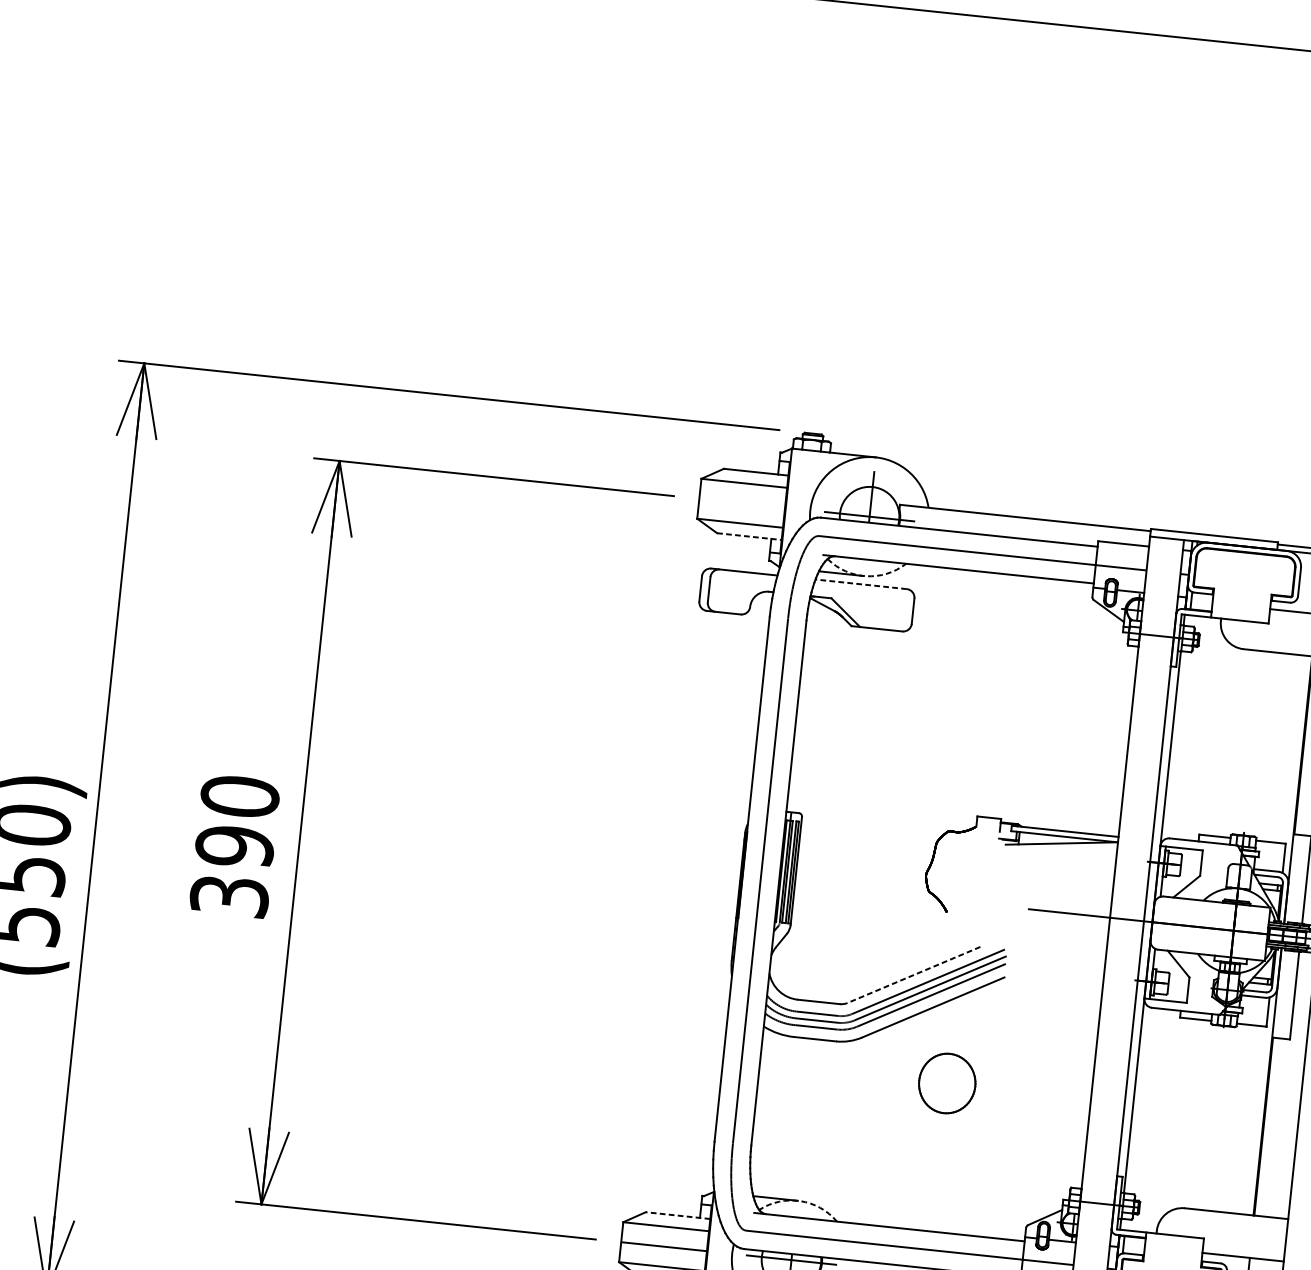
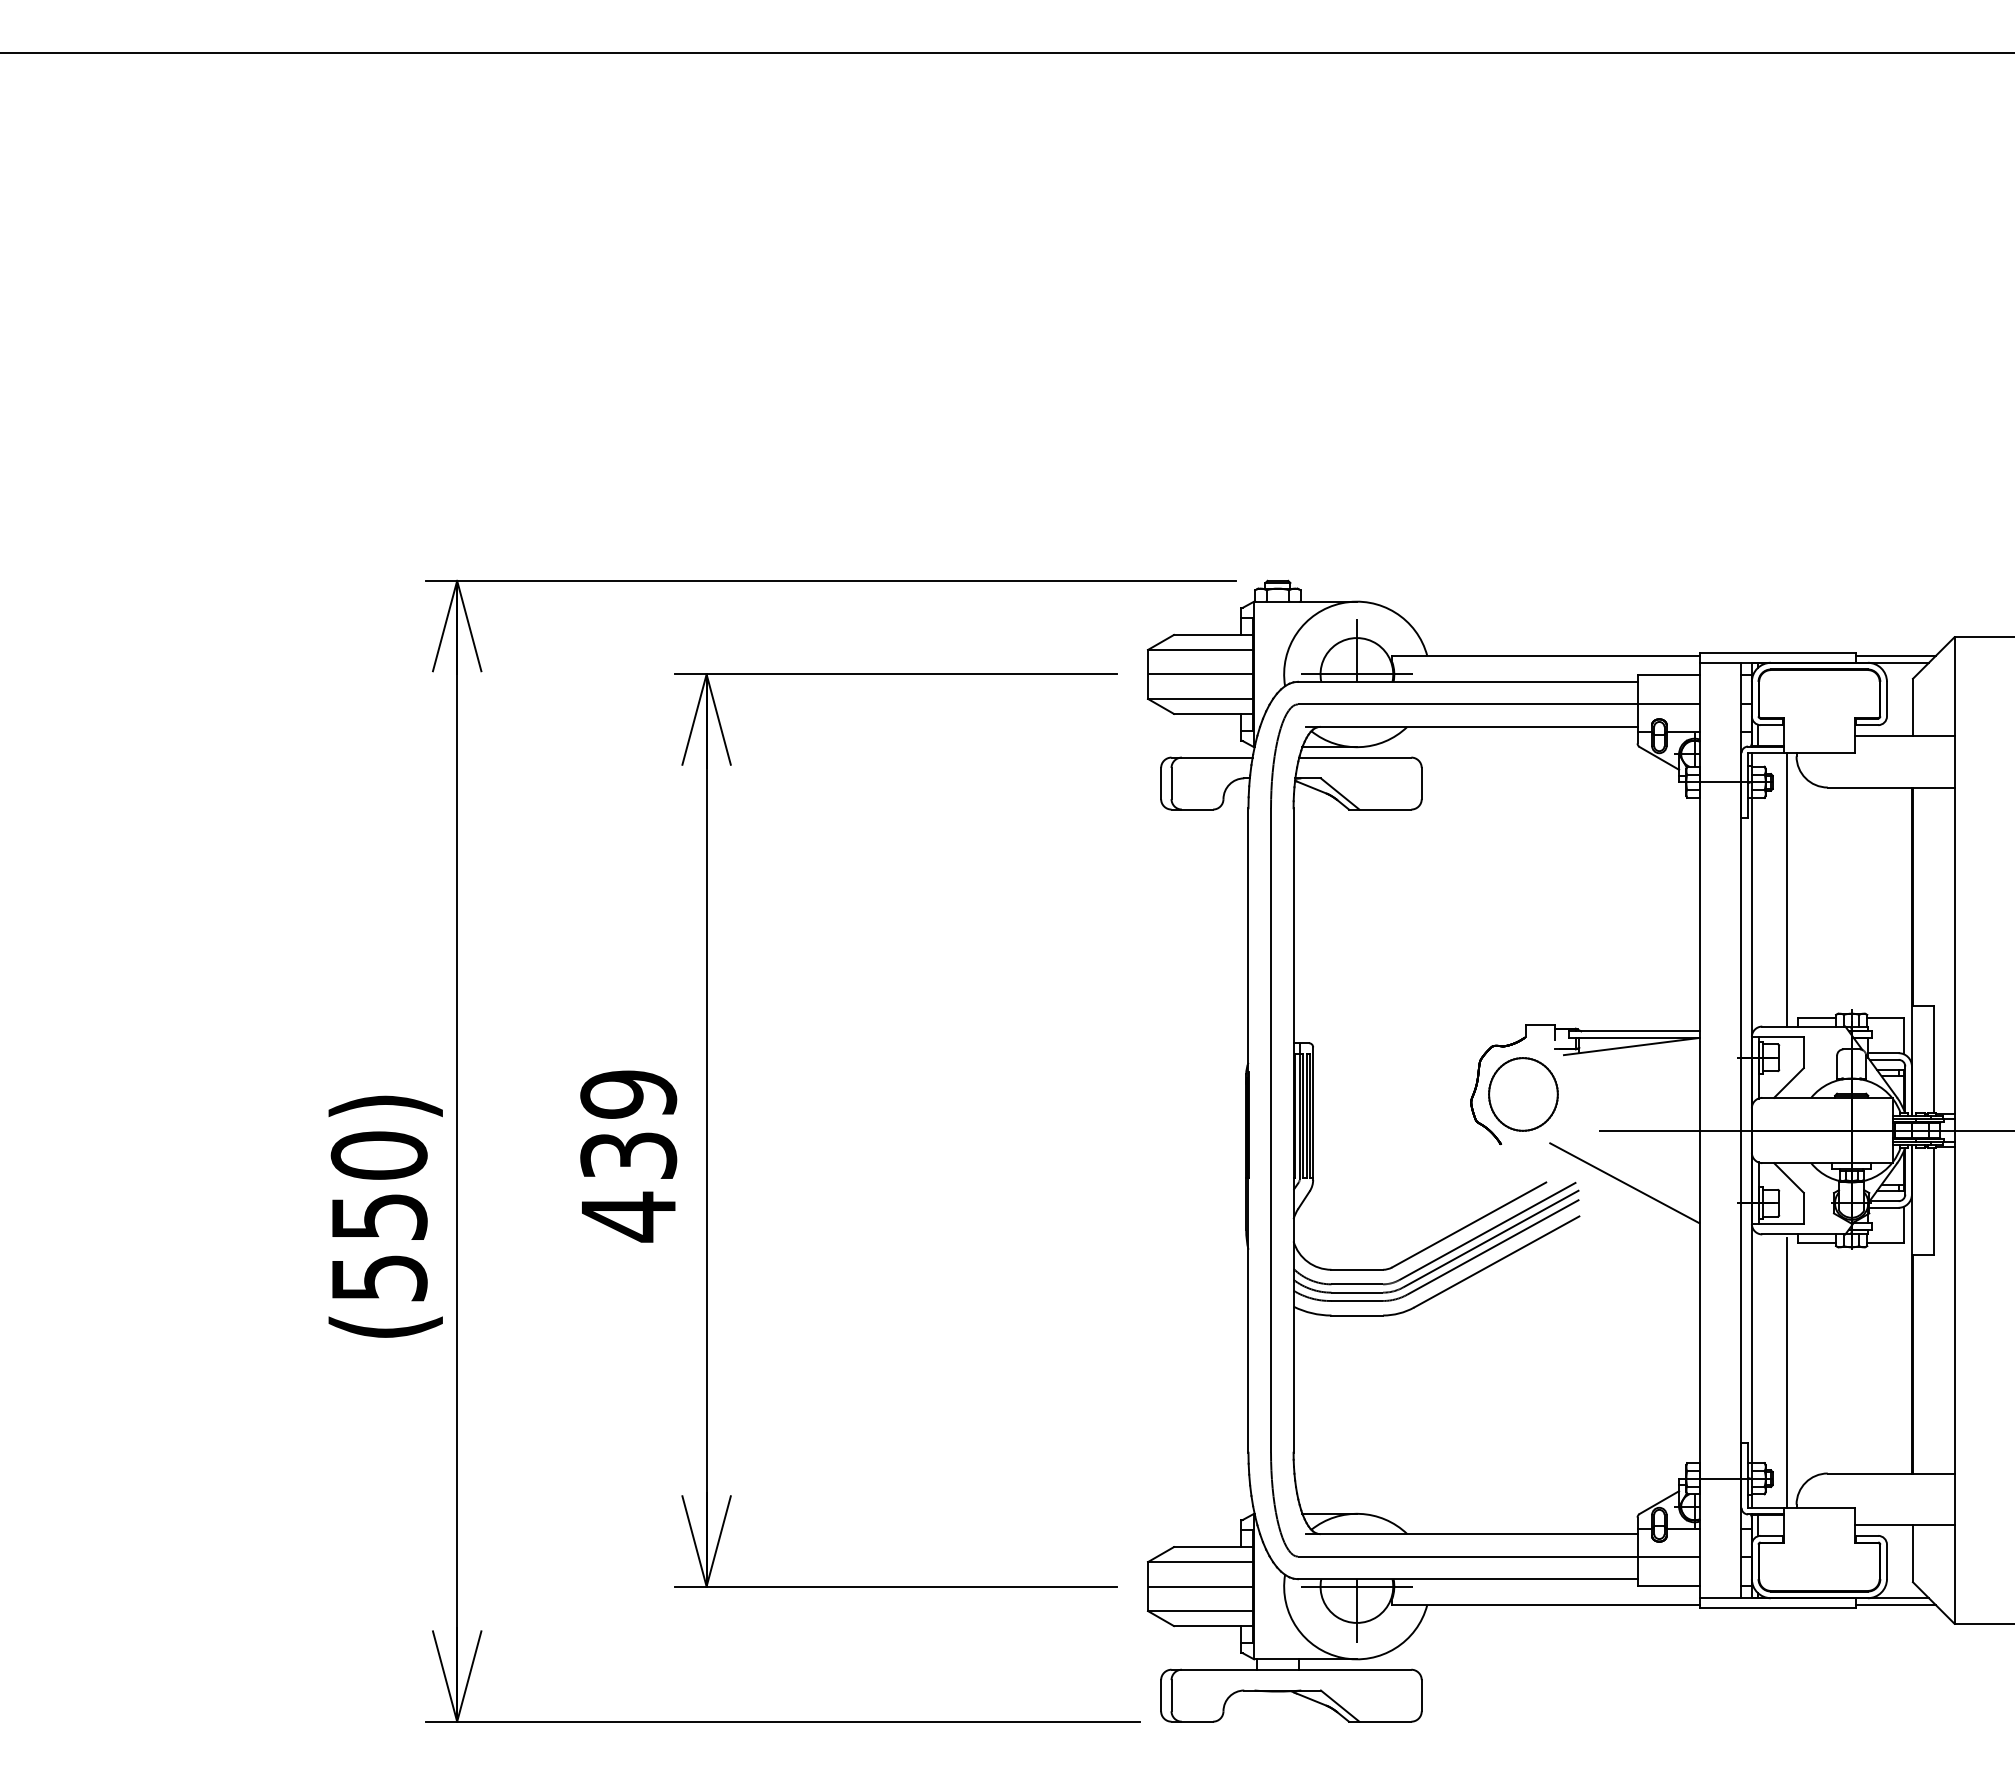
line: (742, 503) -> (1200, 674), added
line: (749, 536) -> (1213, 713), dashed -> solid
arc: (866, 576) -> (1360, 747), dashed -> solid
line: (860, 584) -> (1354, 757), dashed -> solid
line: (1202, 728) -> (1787, 889), added
text: (234, 847) -> (628, 1156), 390 -> 439
line: (1044, 954) -> (1624, 1183), added
line: (914, 974) -> (1469, 1224), dashed -> solid
part: (947, 1083) -> (1523, 1094), moved
line: (1160, 1122) -> (1787, 1372), added
arc: (800, 1200) -> (1360, 1513), dashed -> solid
line: (677, 1215) -> (1213, 1547), dashed -> solid

